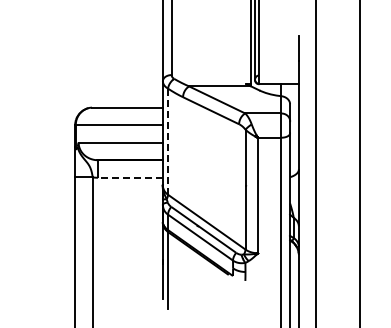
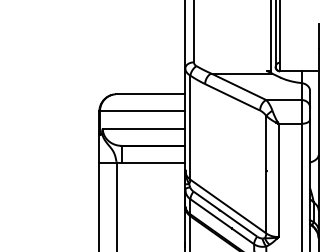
line: (168, 142) -> (190, 128), dashed -> solid
line: (129, 177) -> (152, 162), dashed -> solid

